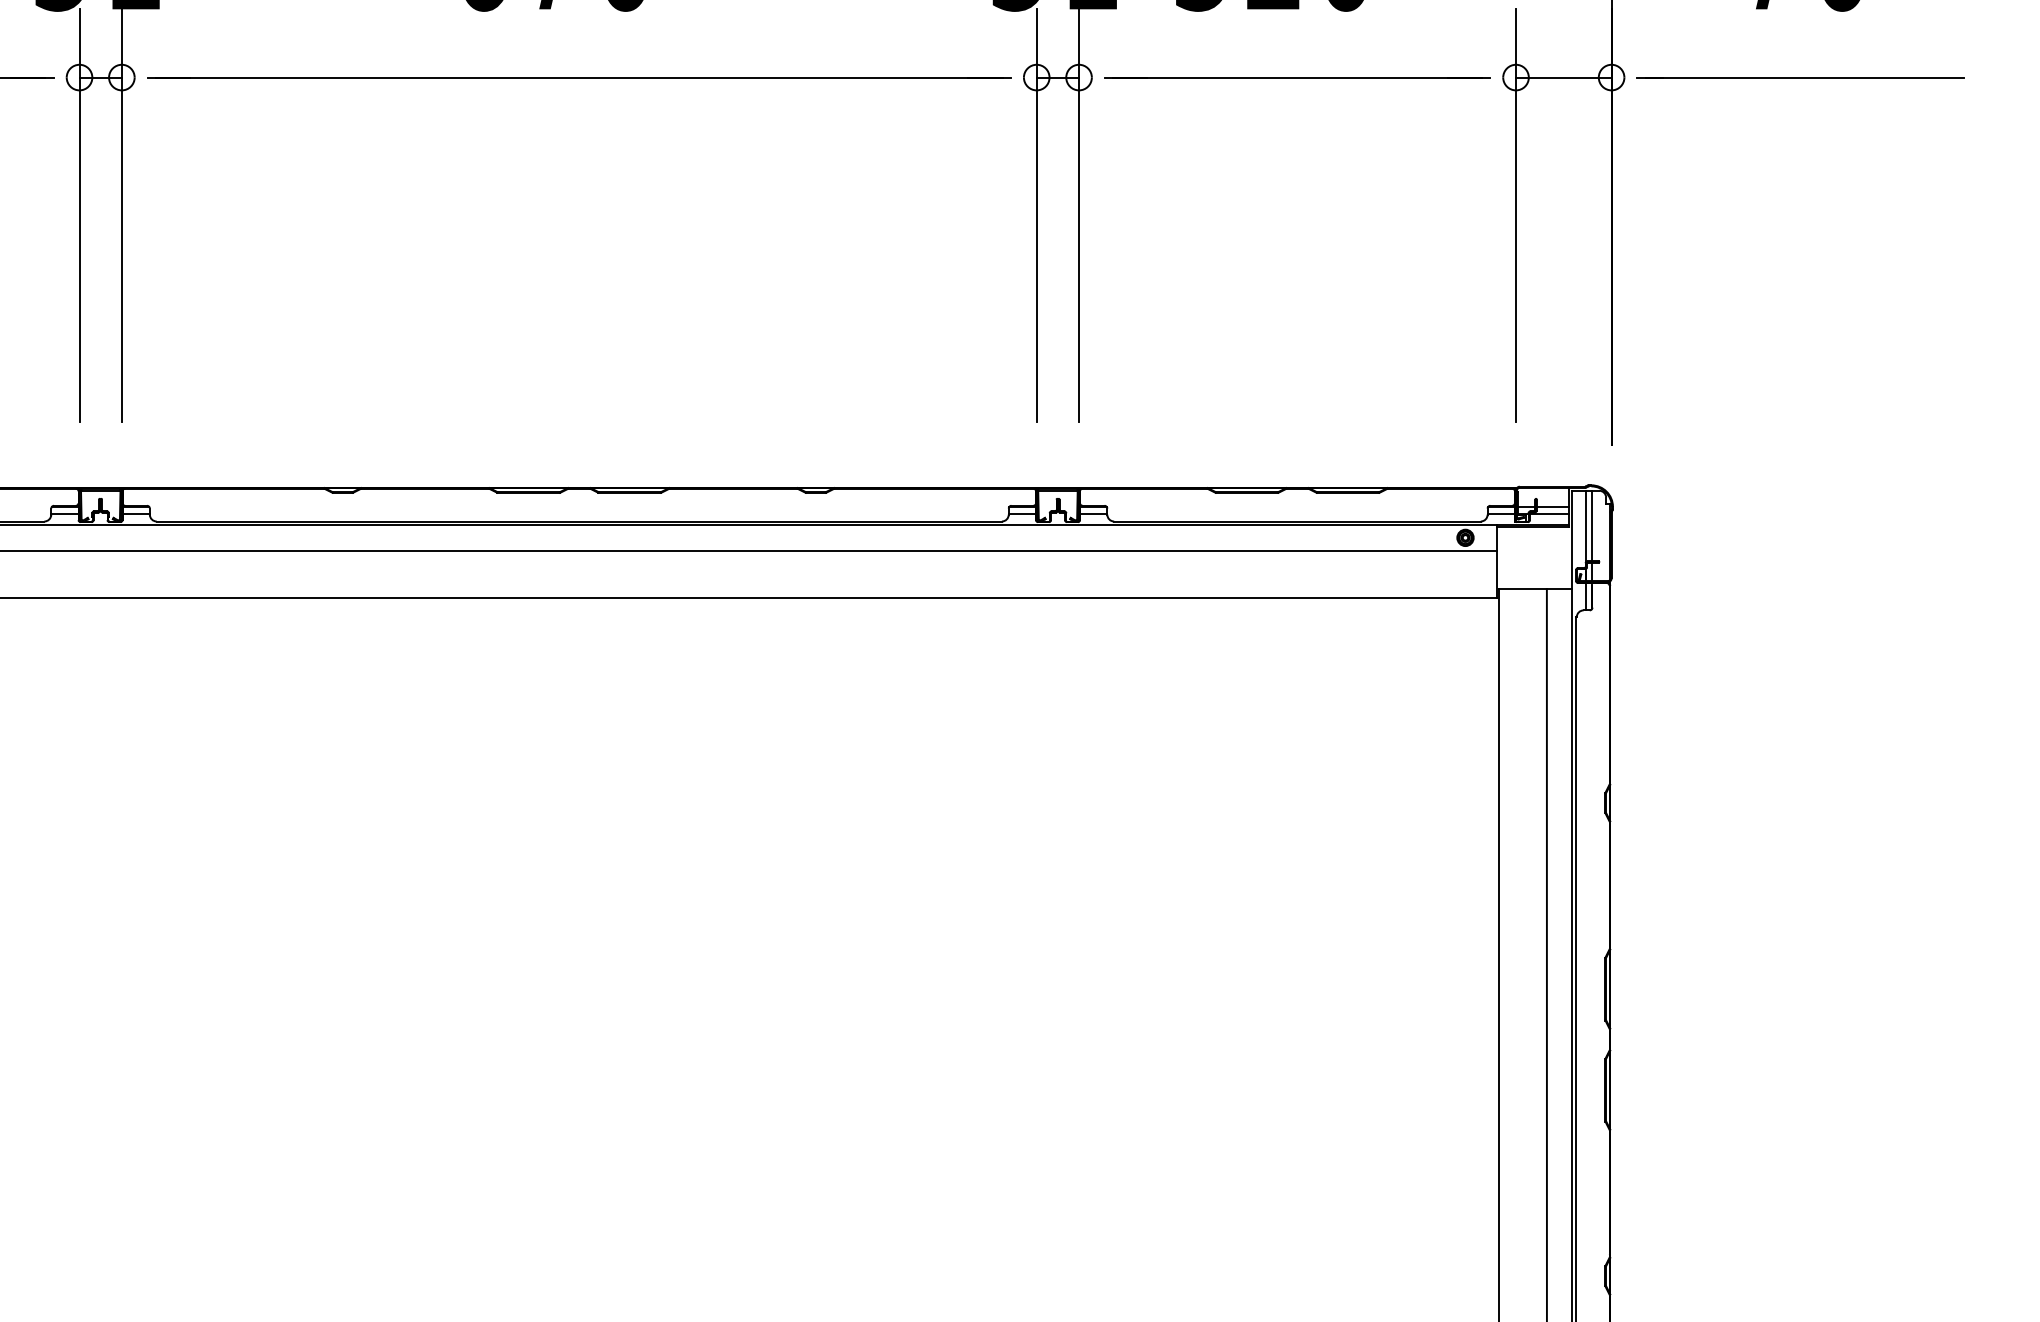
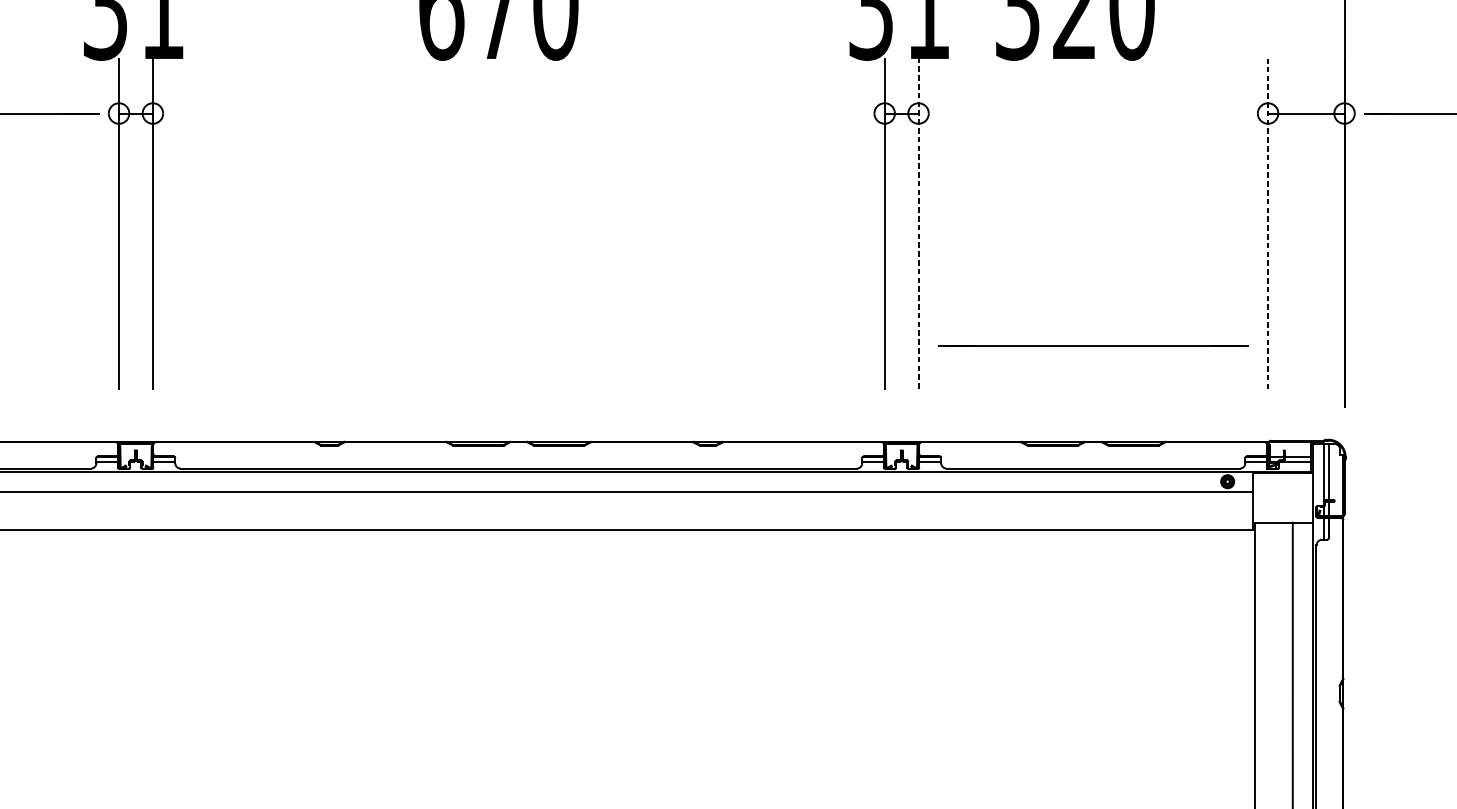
line: (579, 77) -> (518, 113), removed
line: (1297, 77) -> (1093, 346), moved
line: (1079, 215) -> (918, 223), solid -> dashed
line: (1516, 215) -> (1268, 223), solid -> dashed

